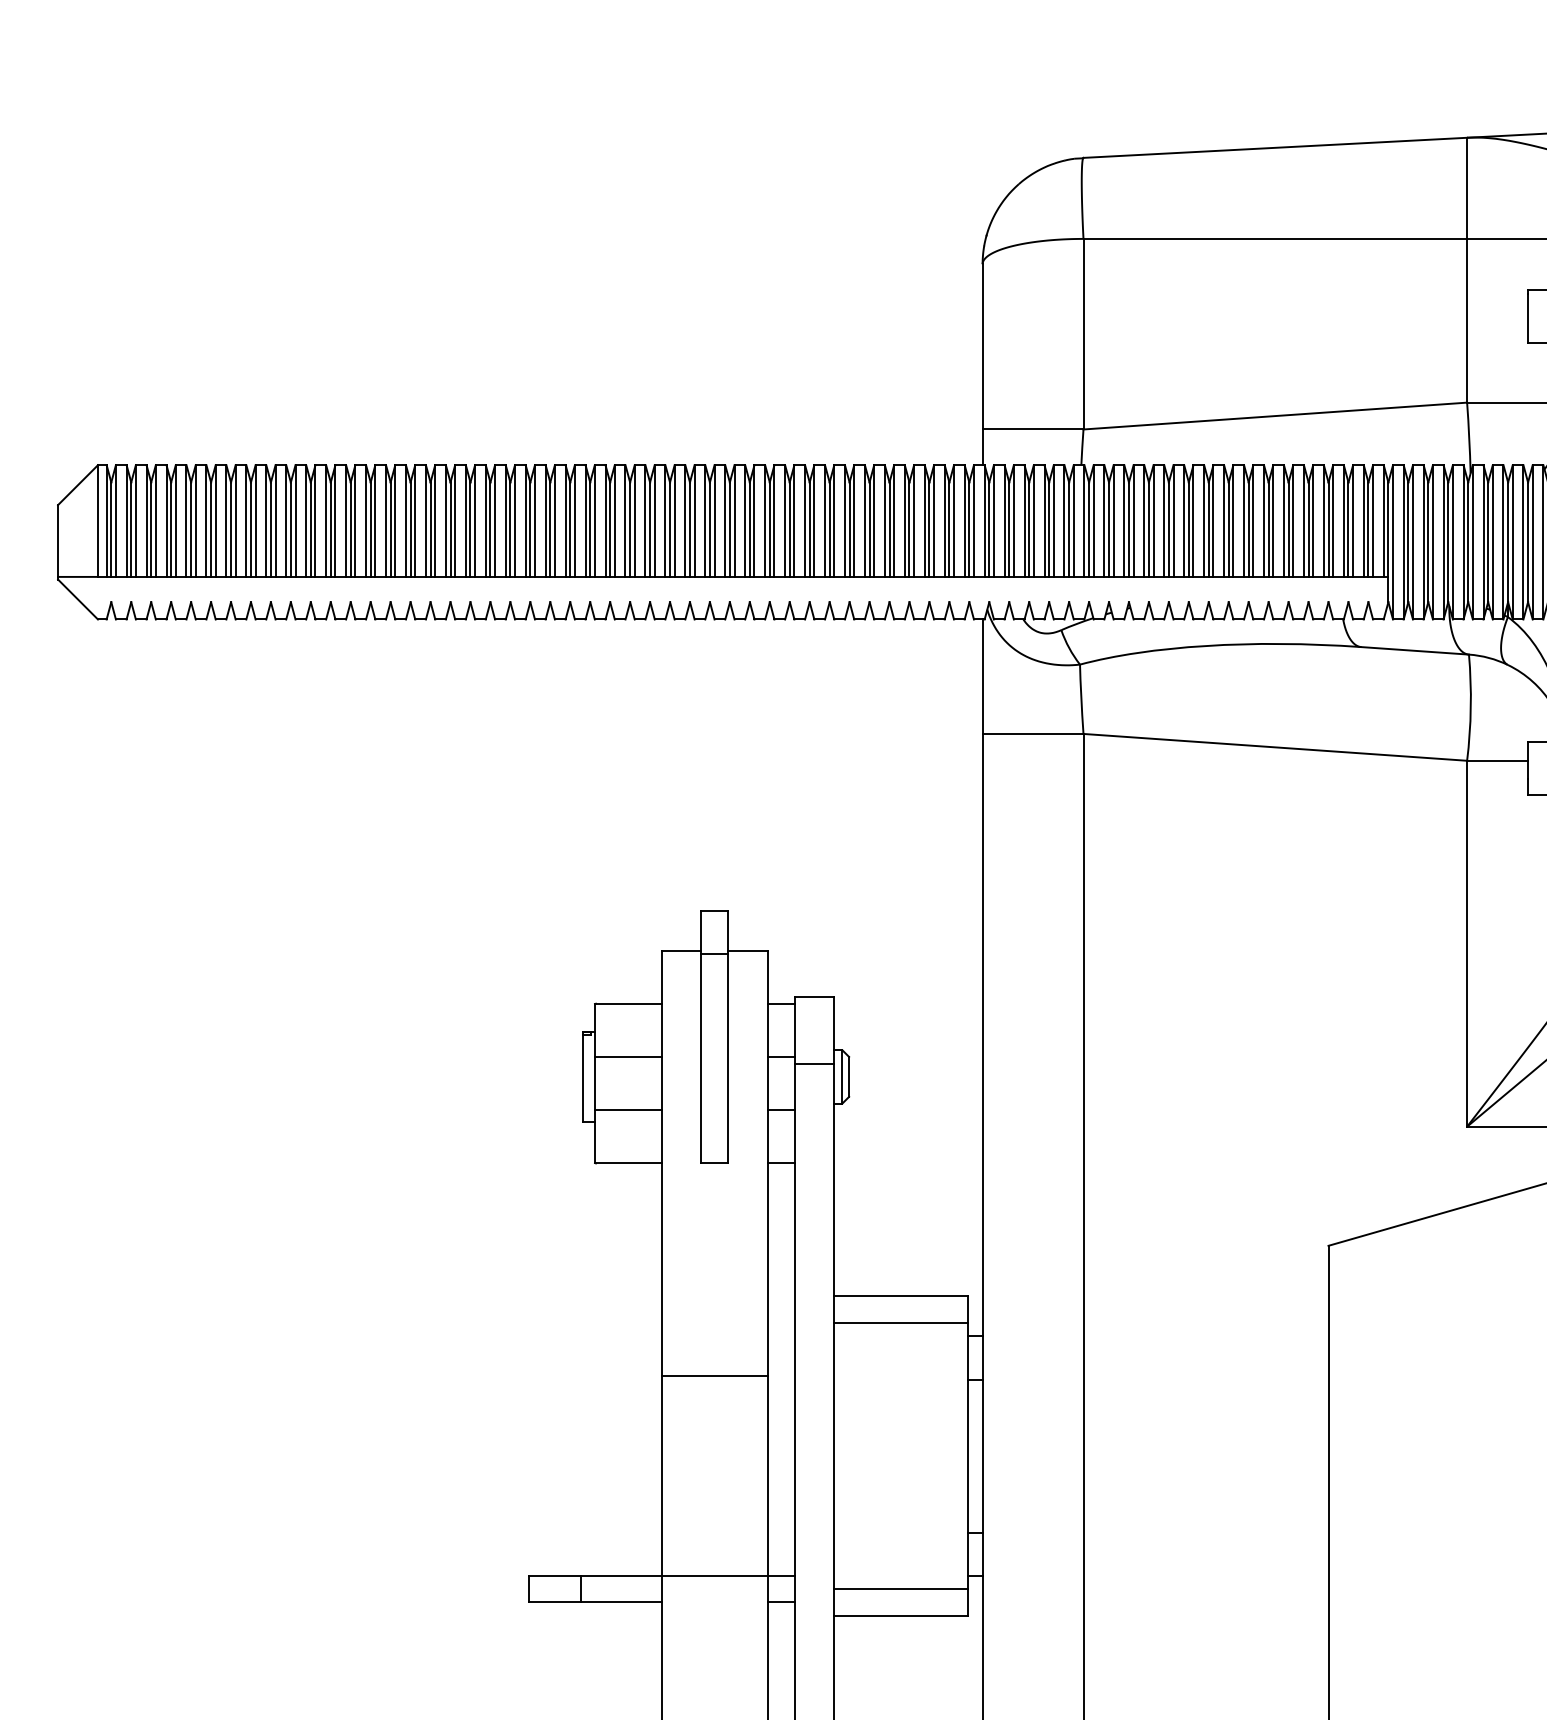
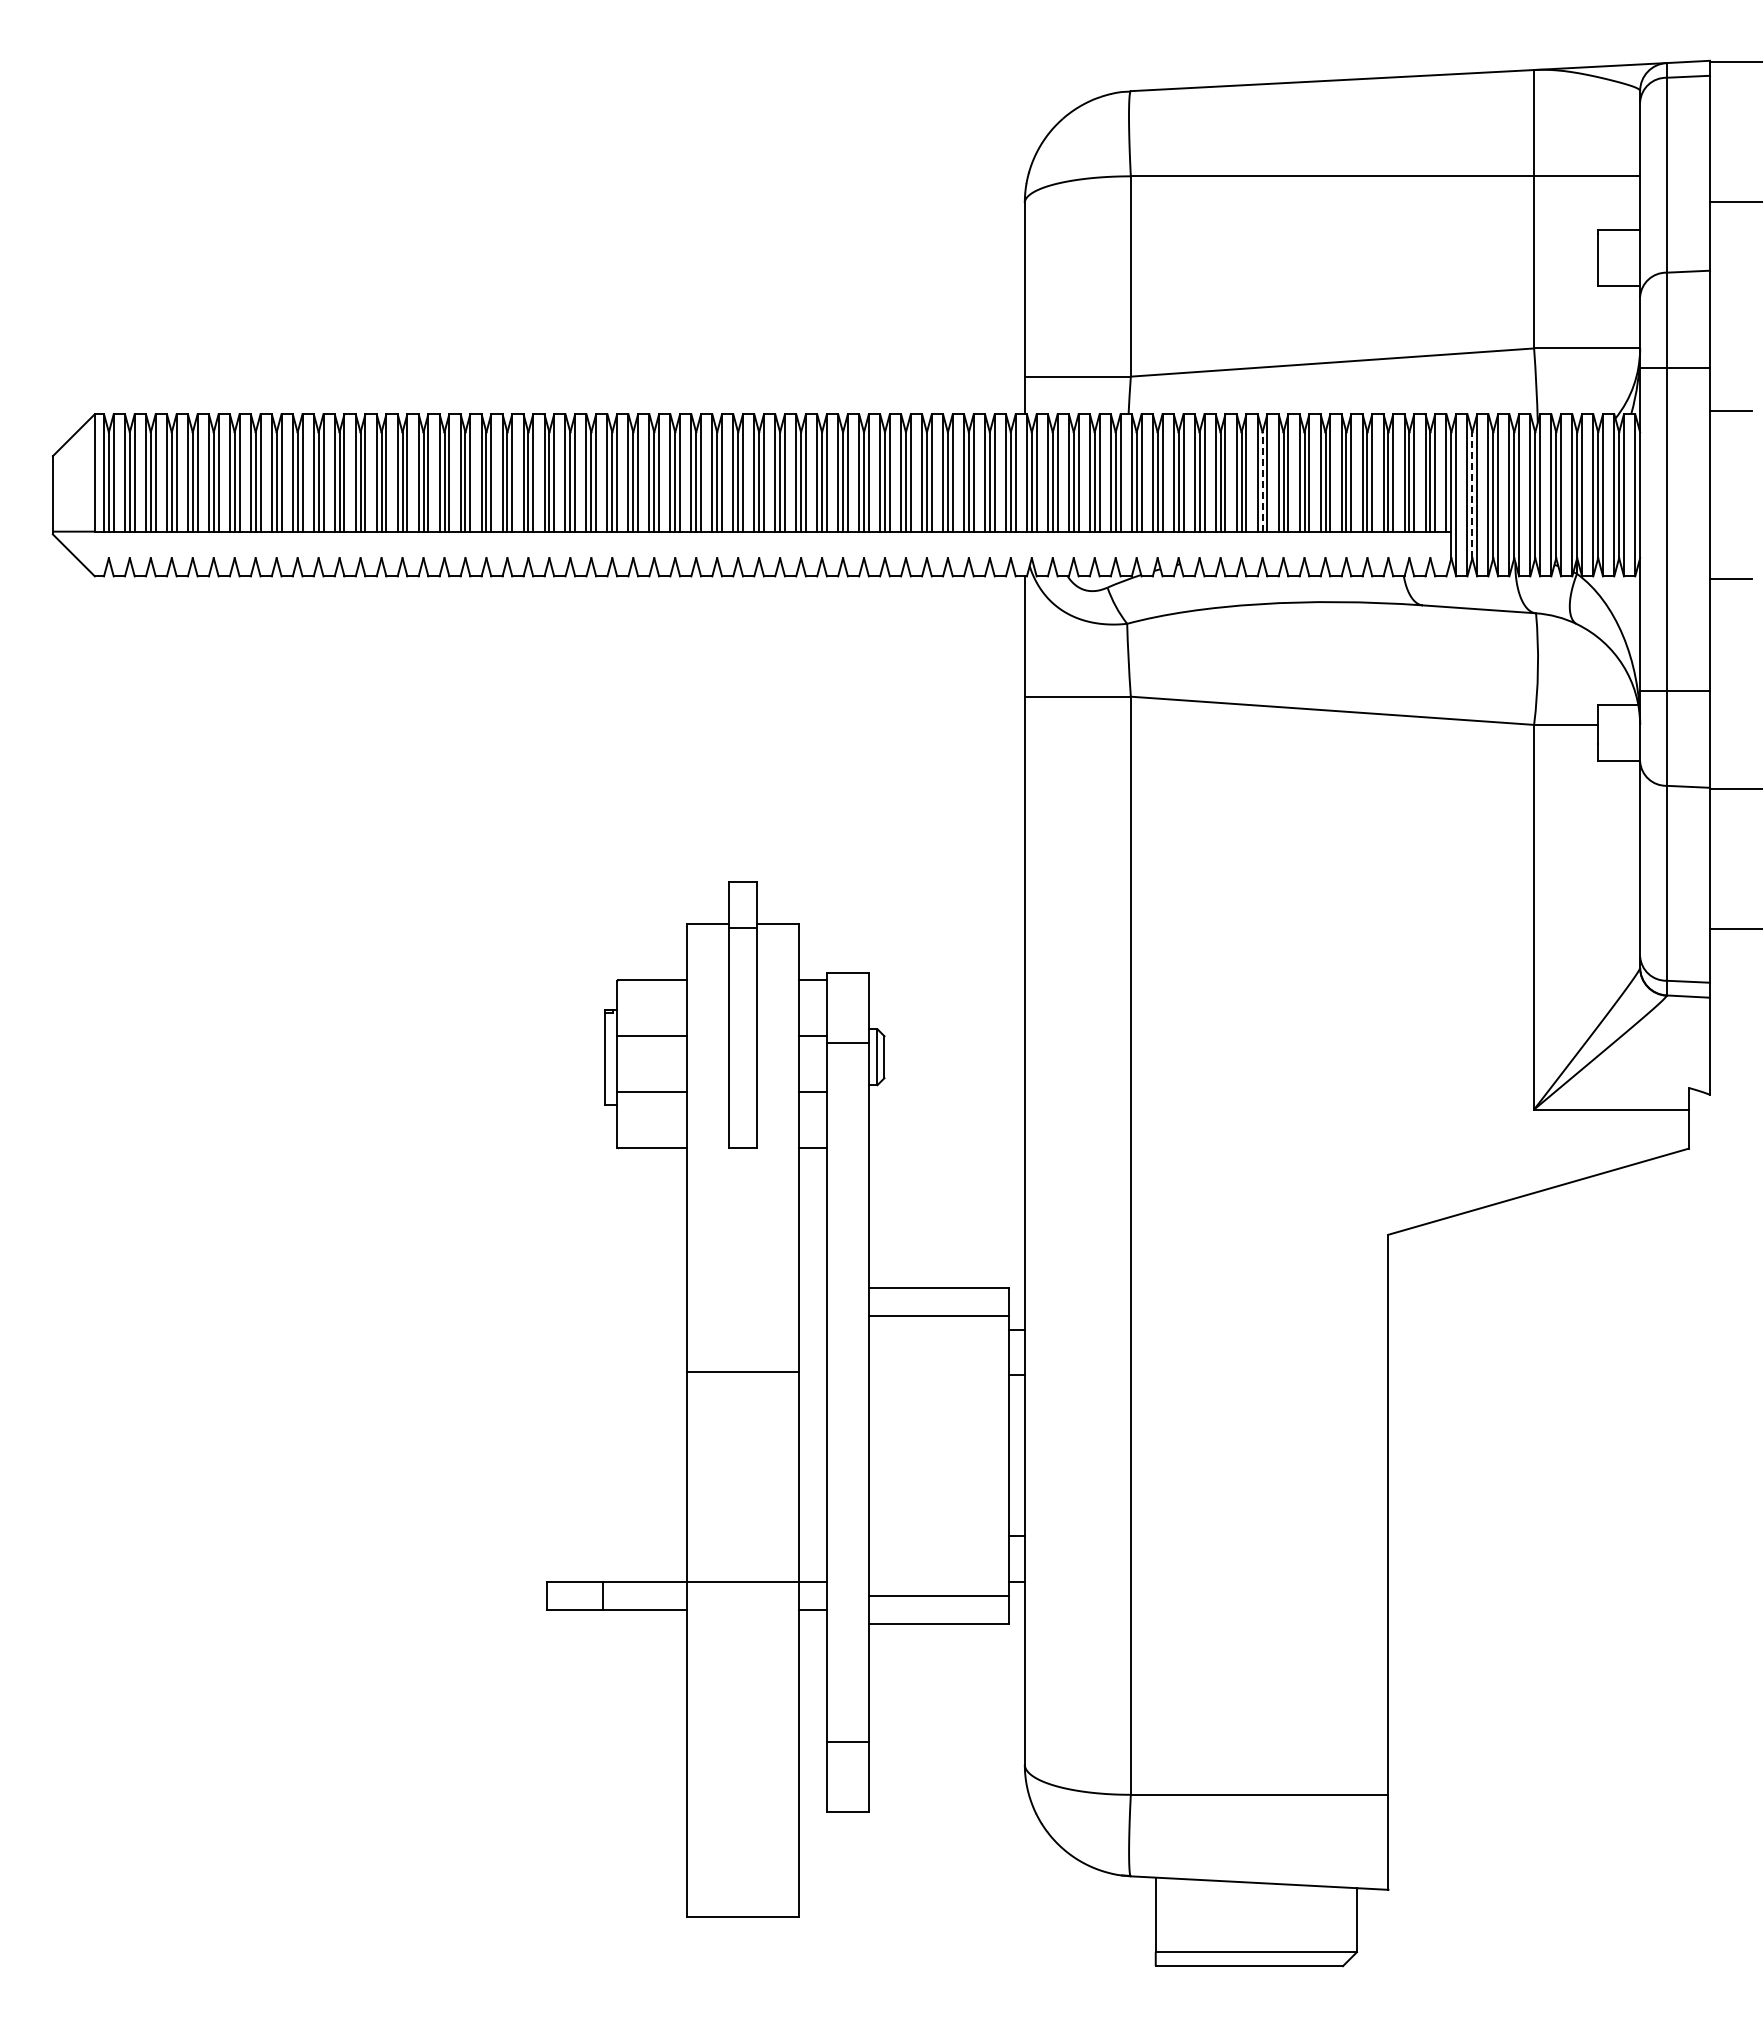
line: (1208, 530) -> (1262, 482), solid -> dashed
line: (1408, 542) -> (1472, 495), solid -> dashed

